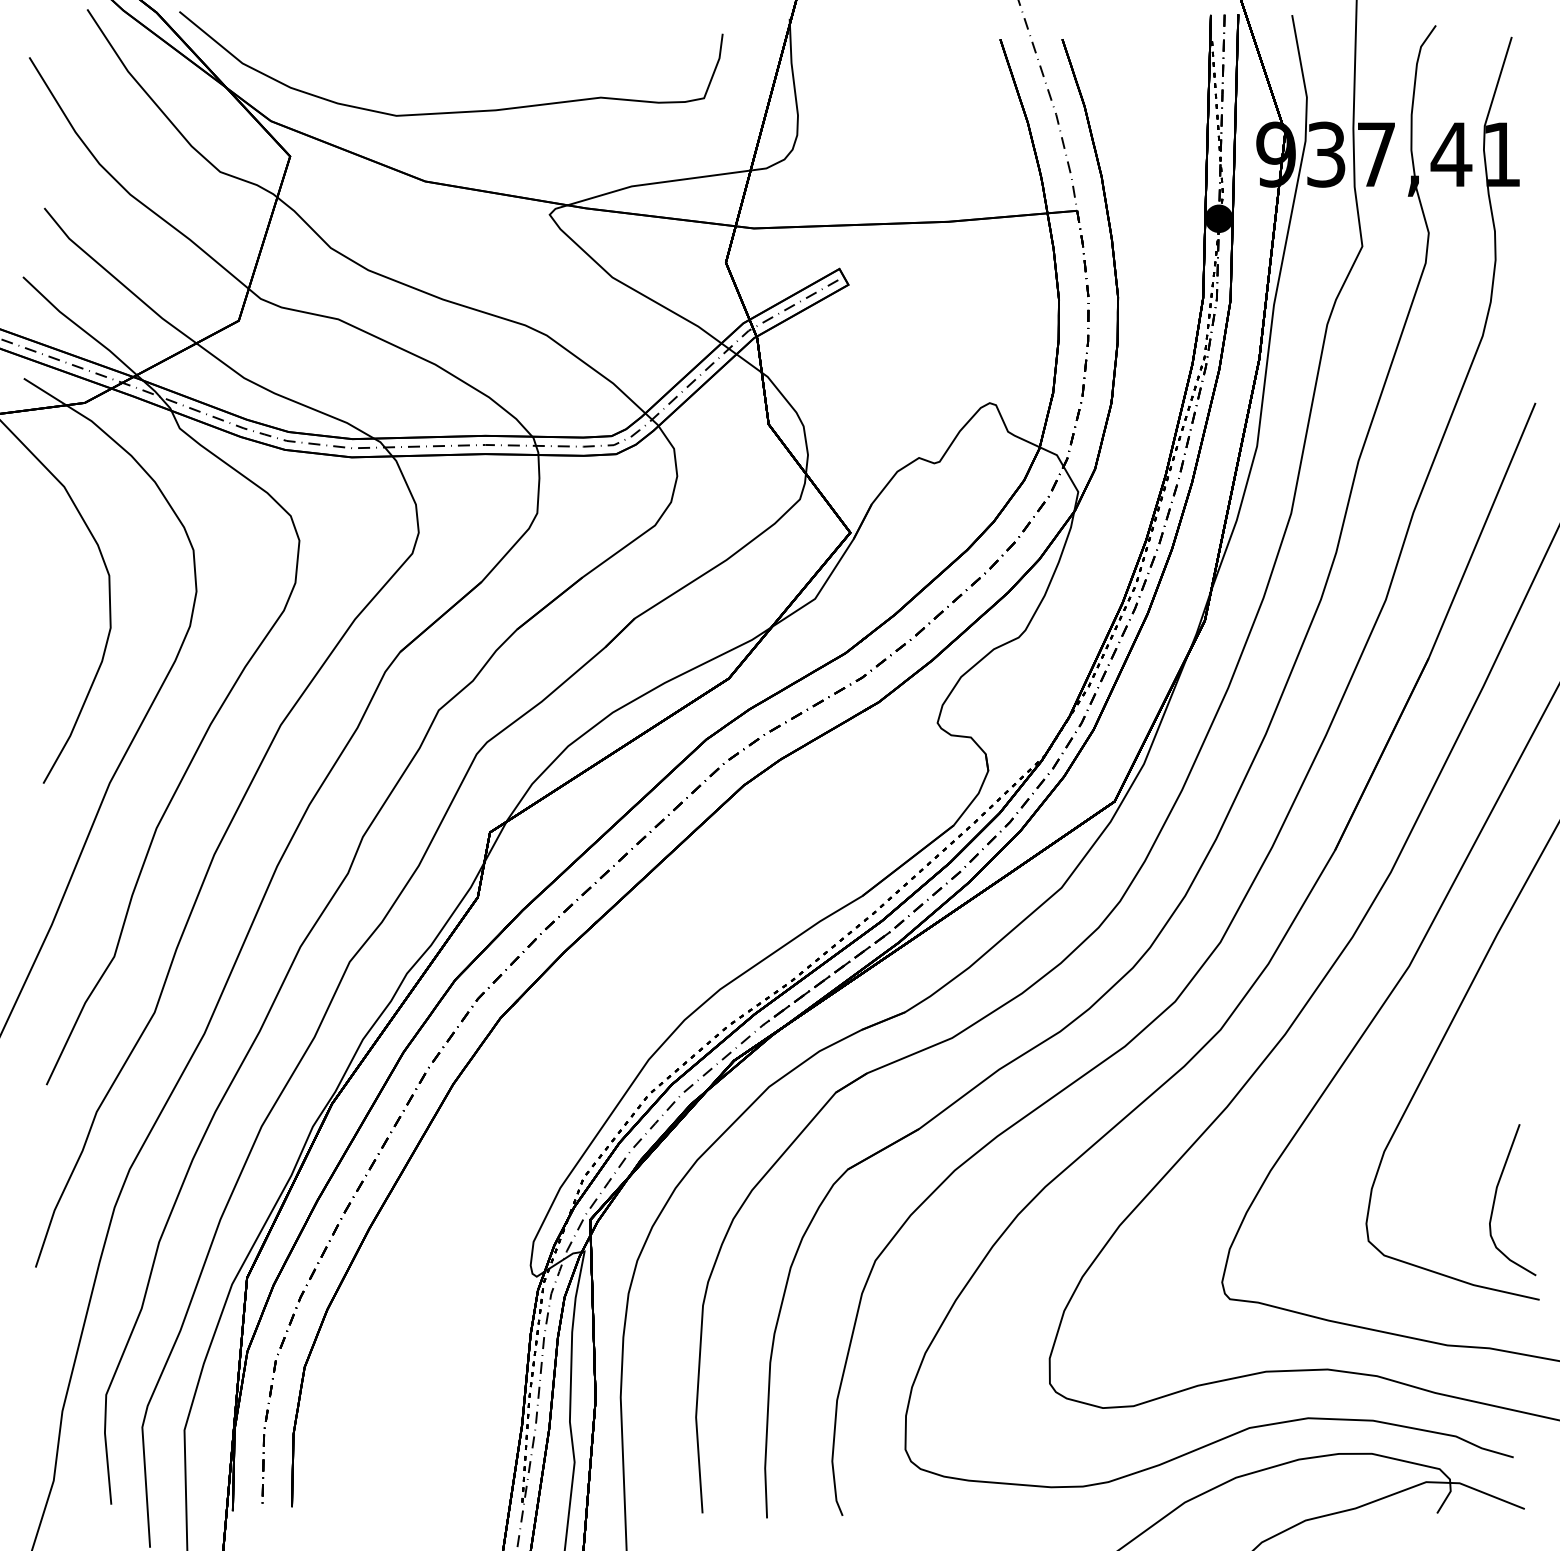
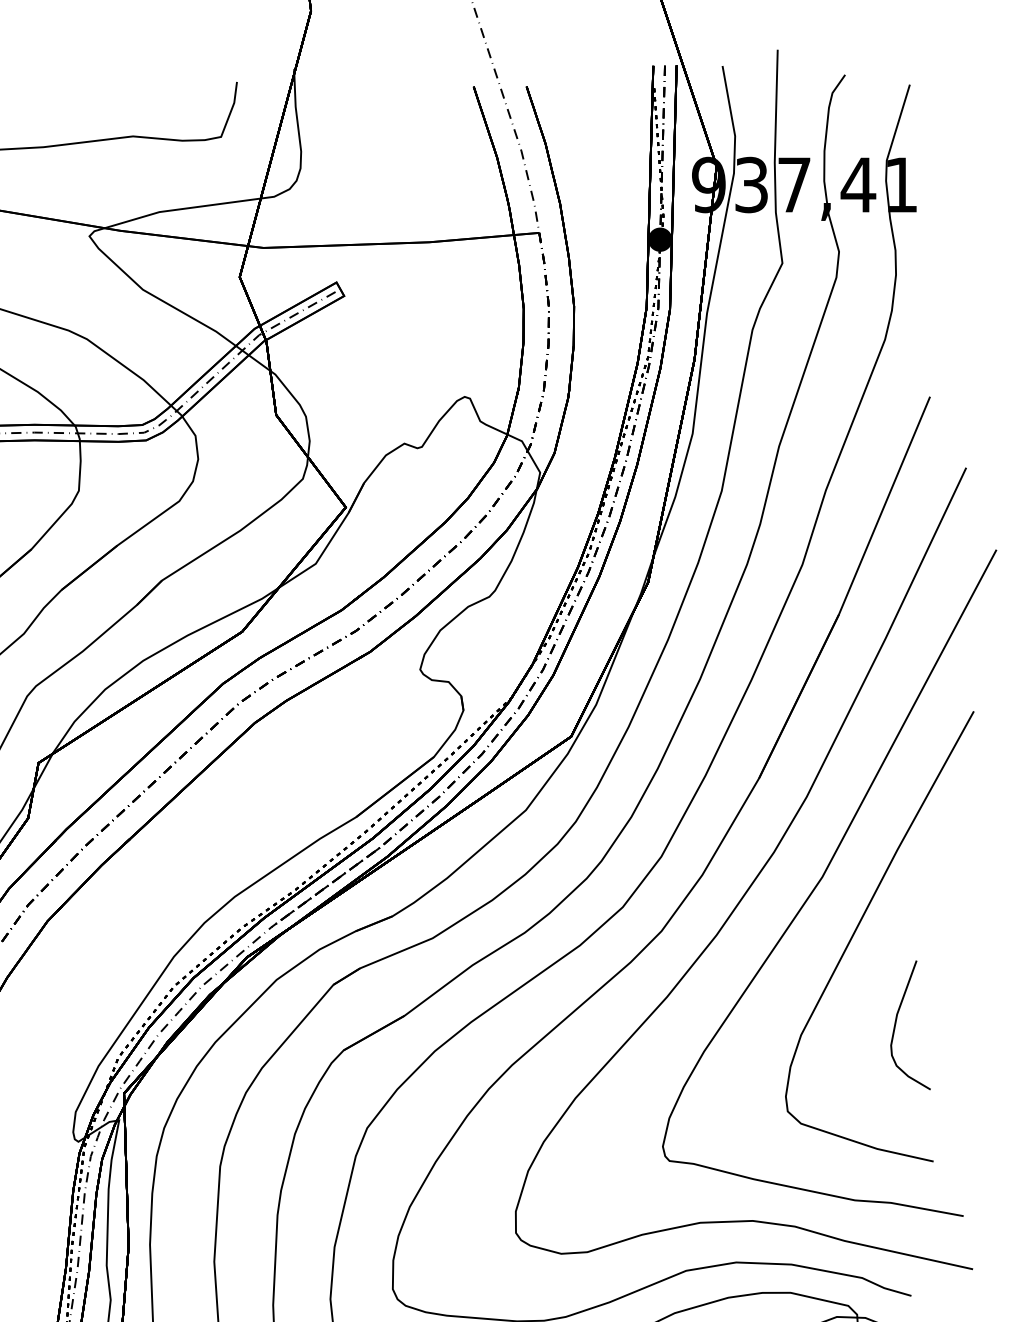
curve: (1496, 1196) -> (896, 1022), moved

